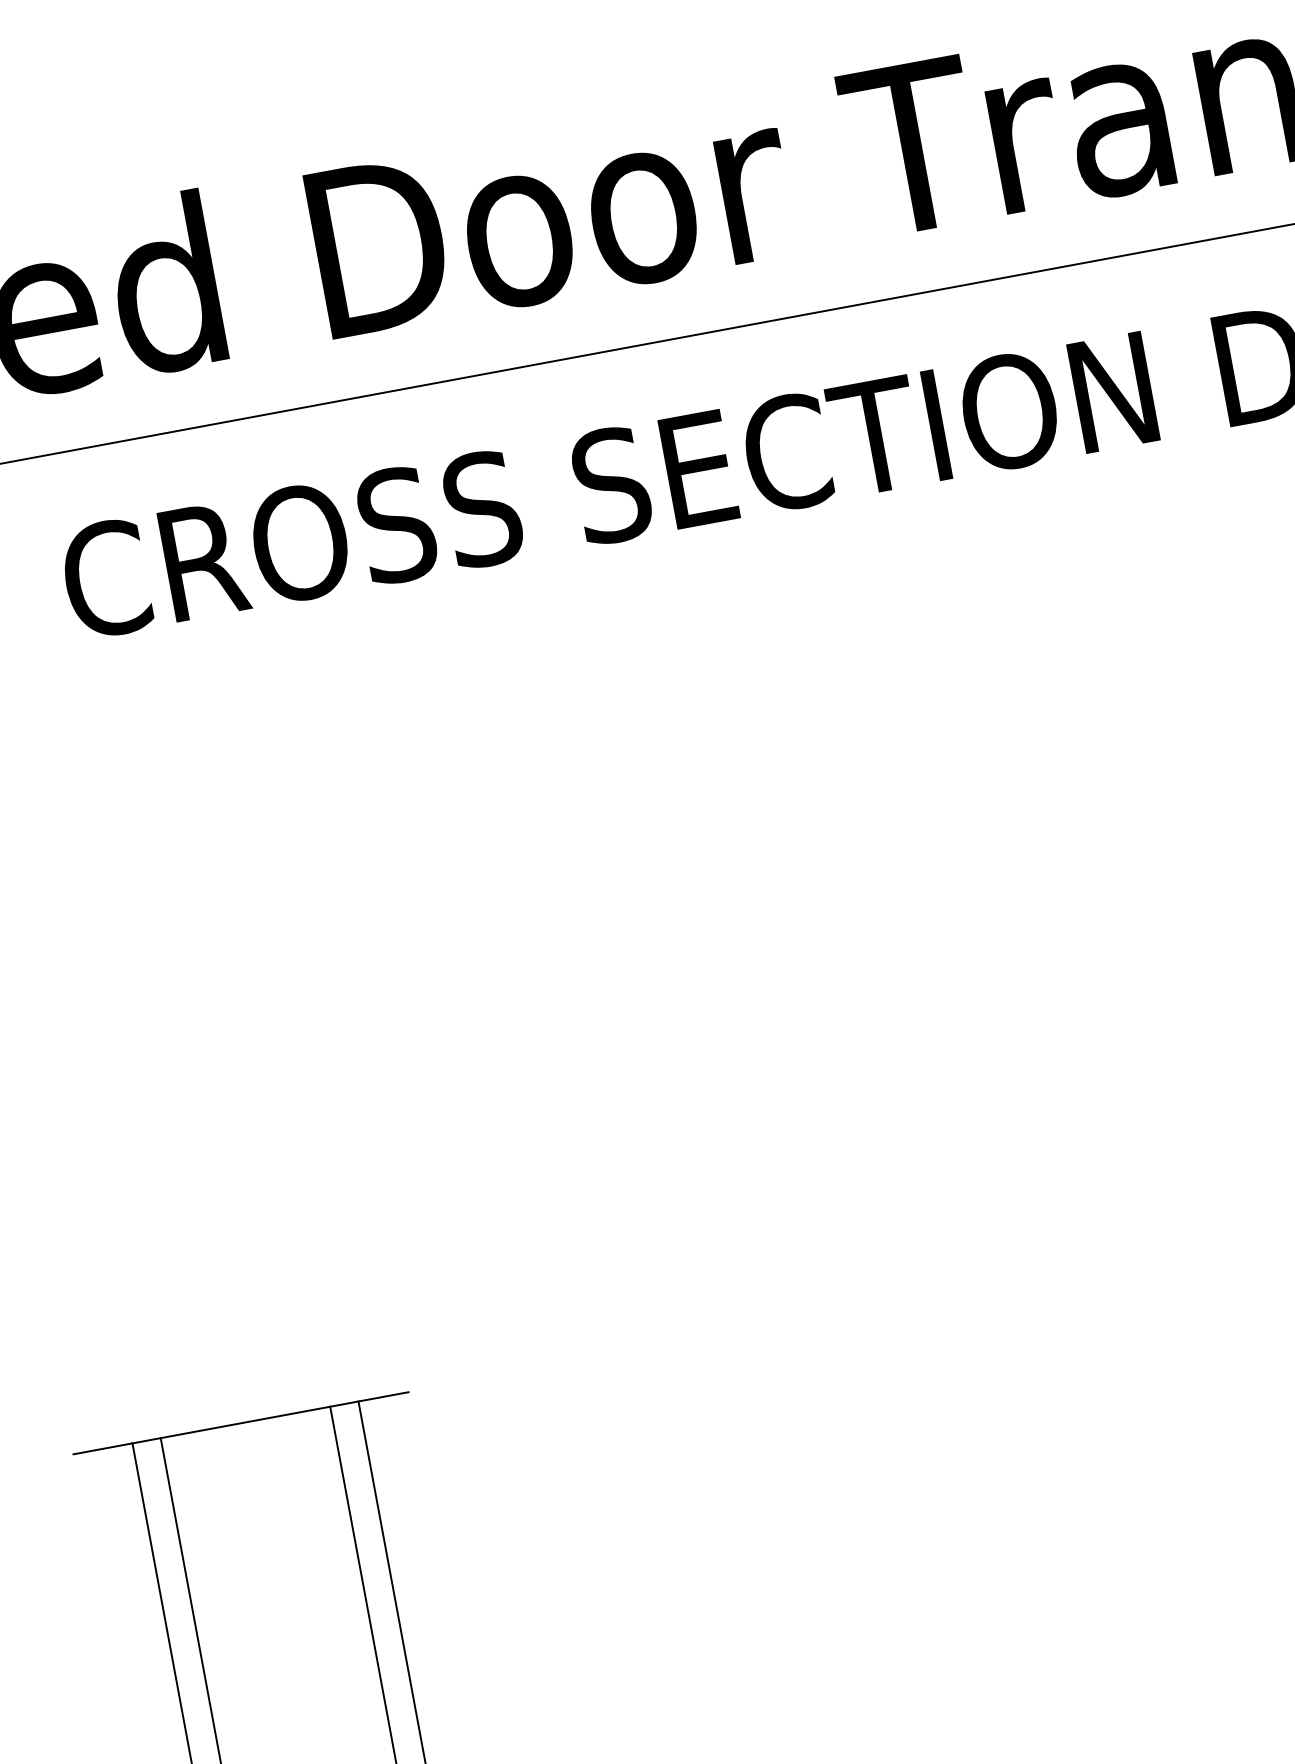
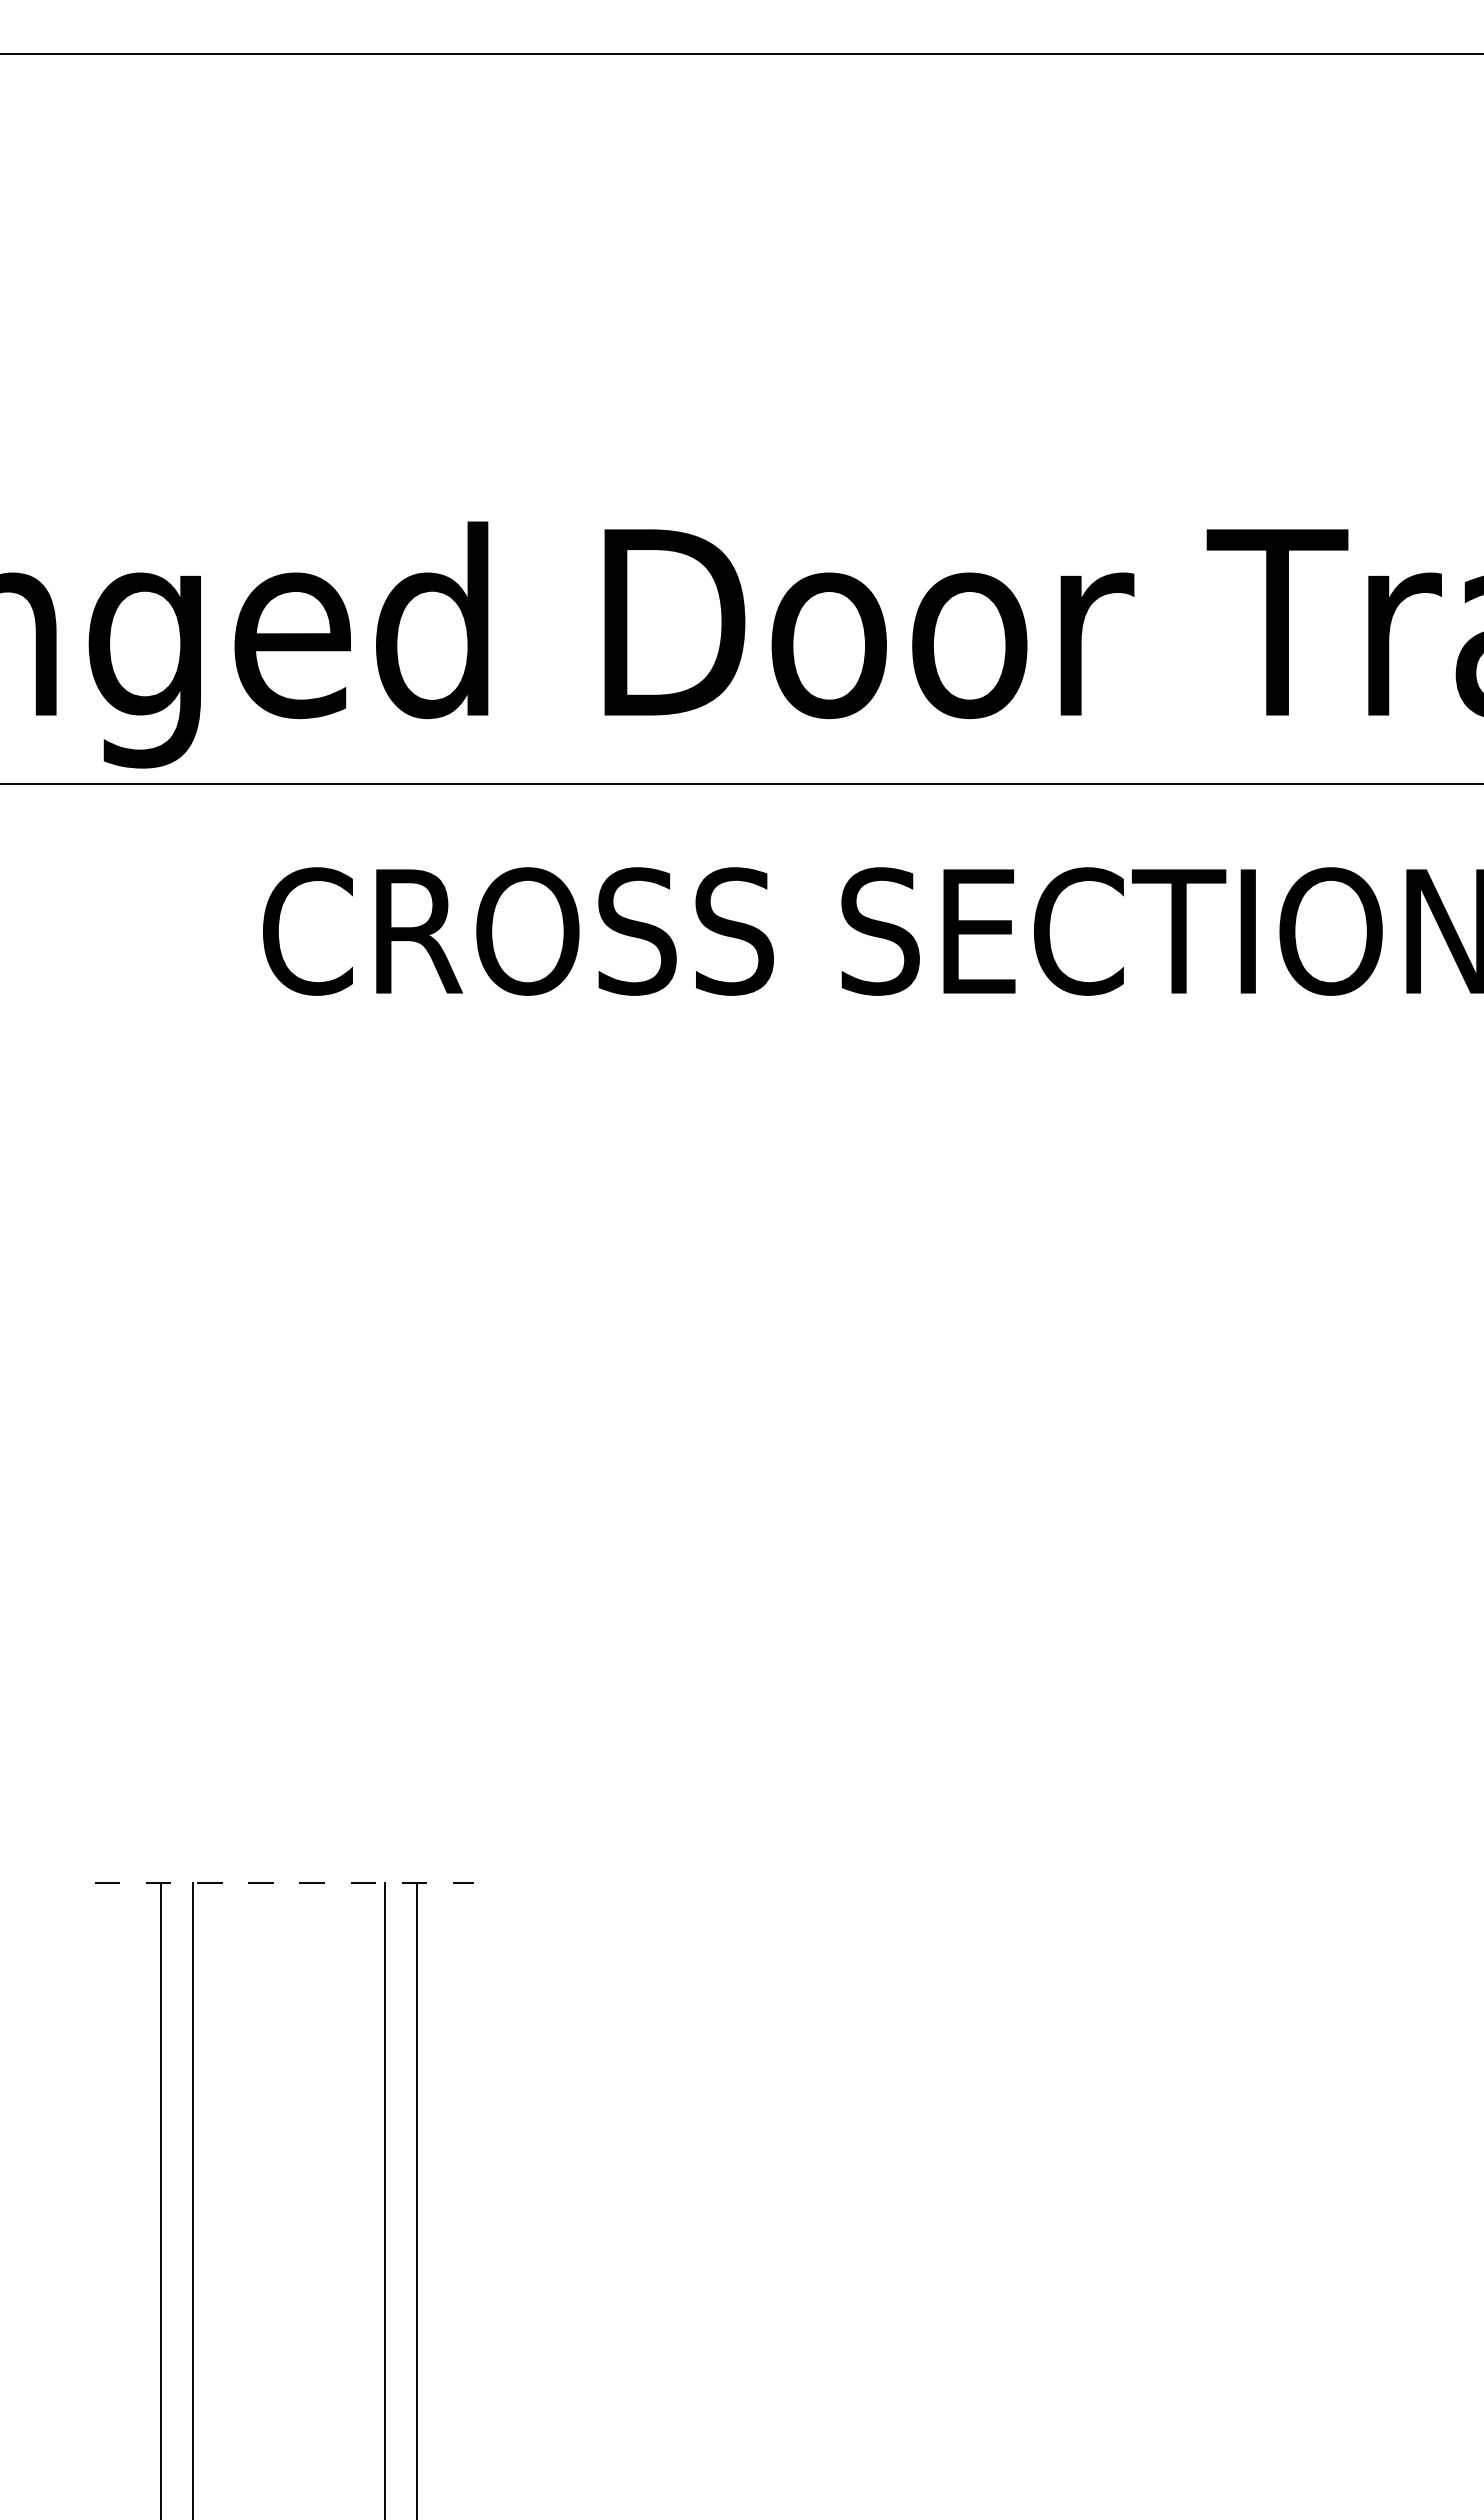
line: (241, 1423) -> (284, 1883), solid -> dashed

